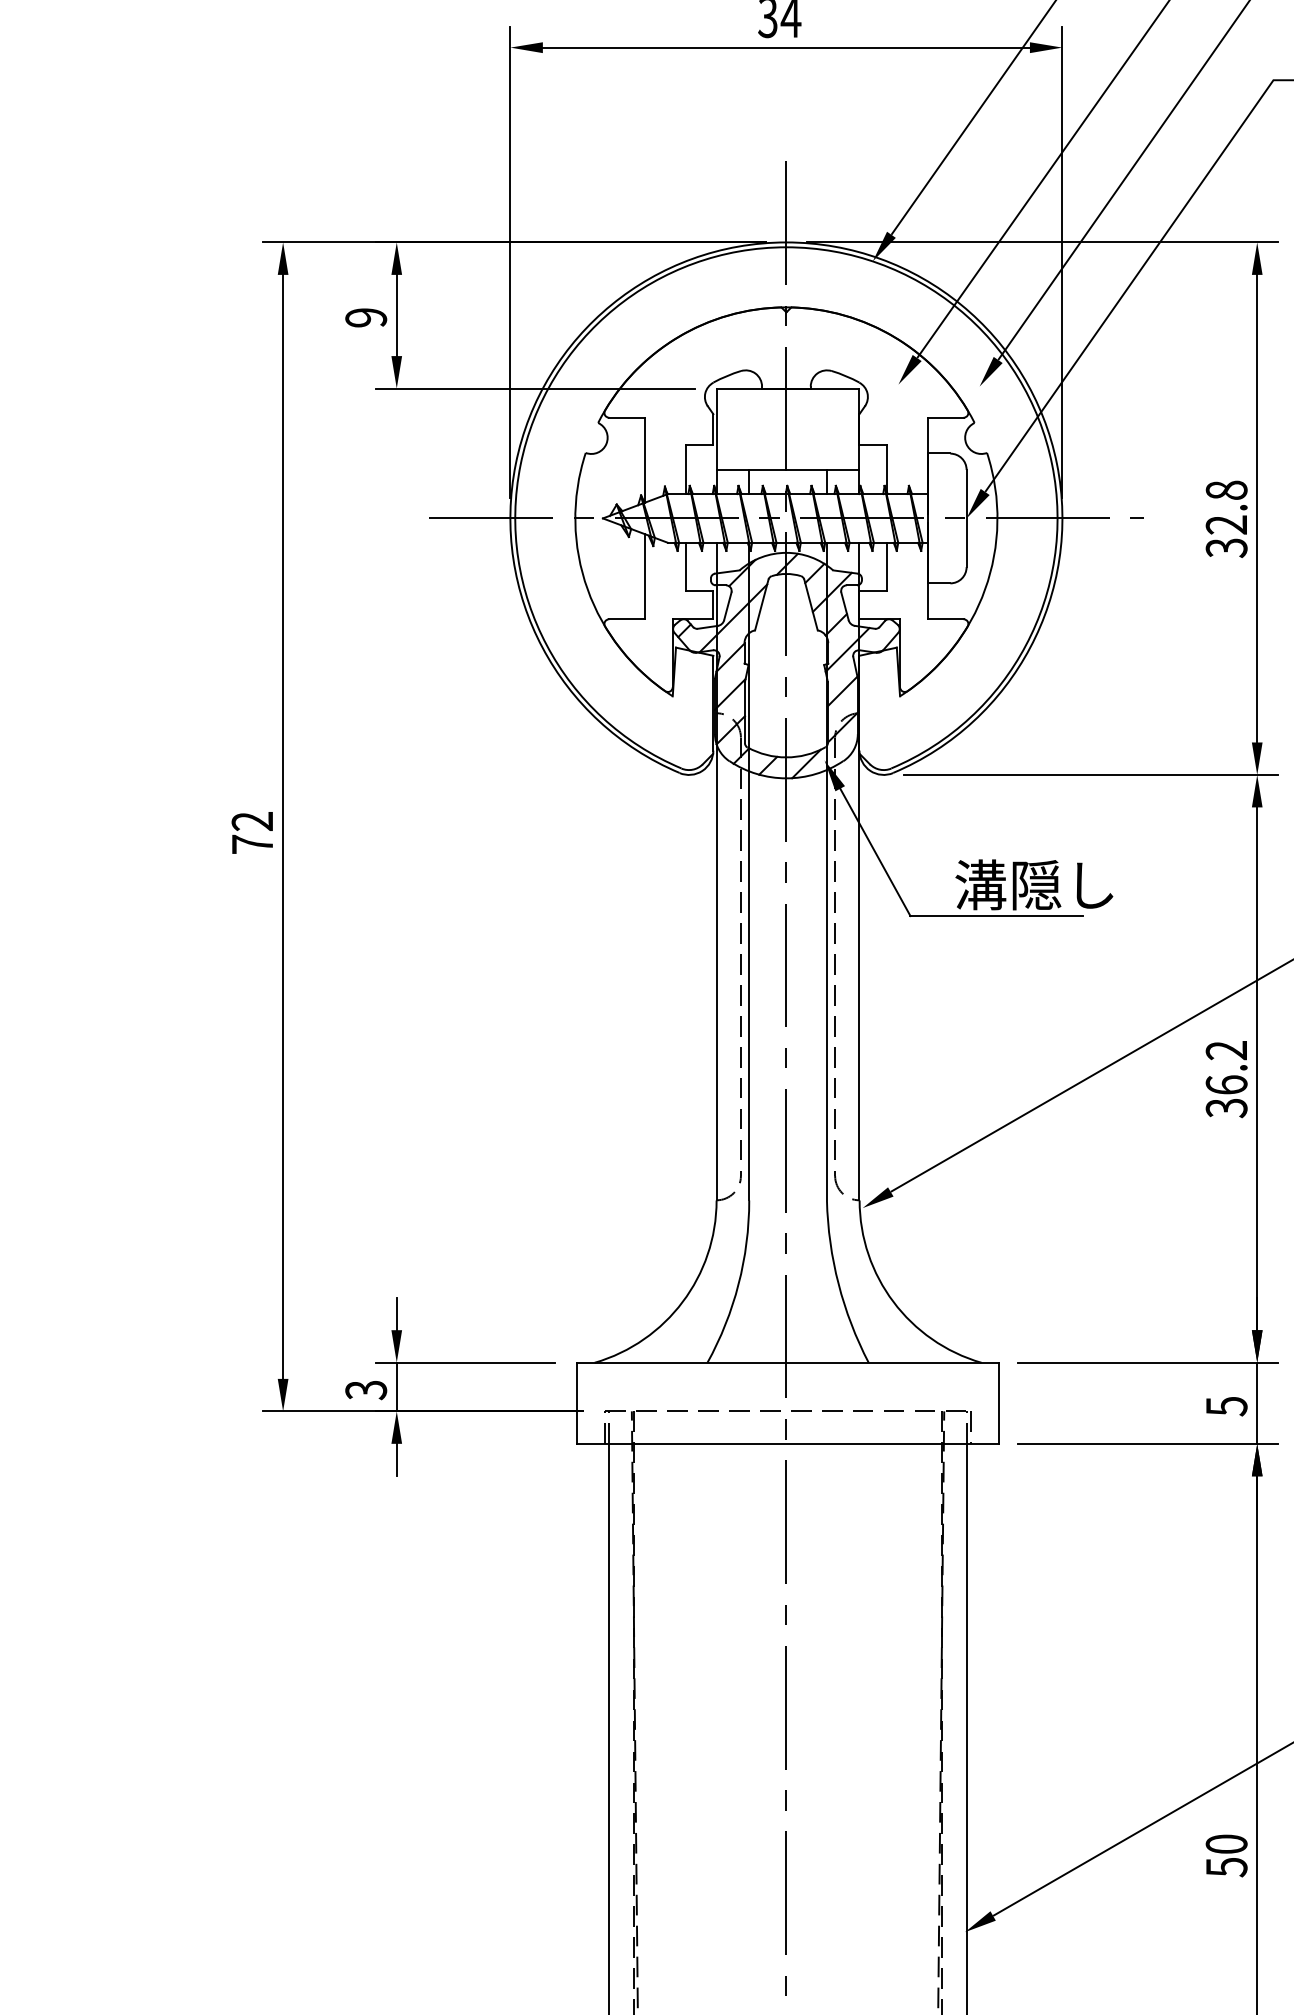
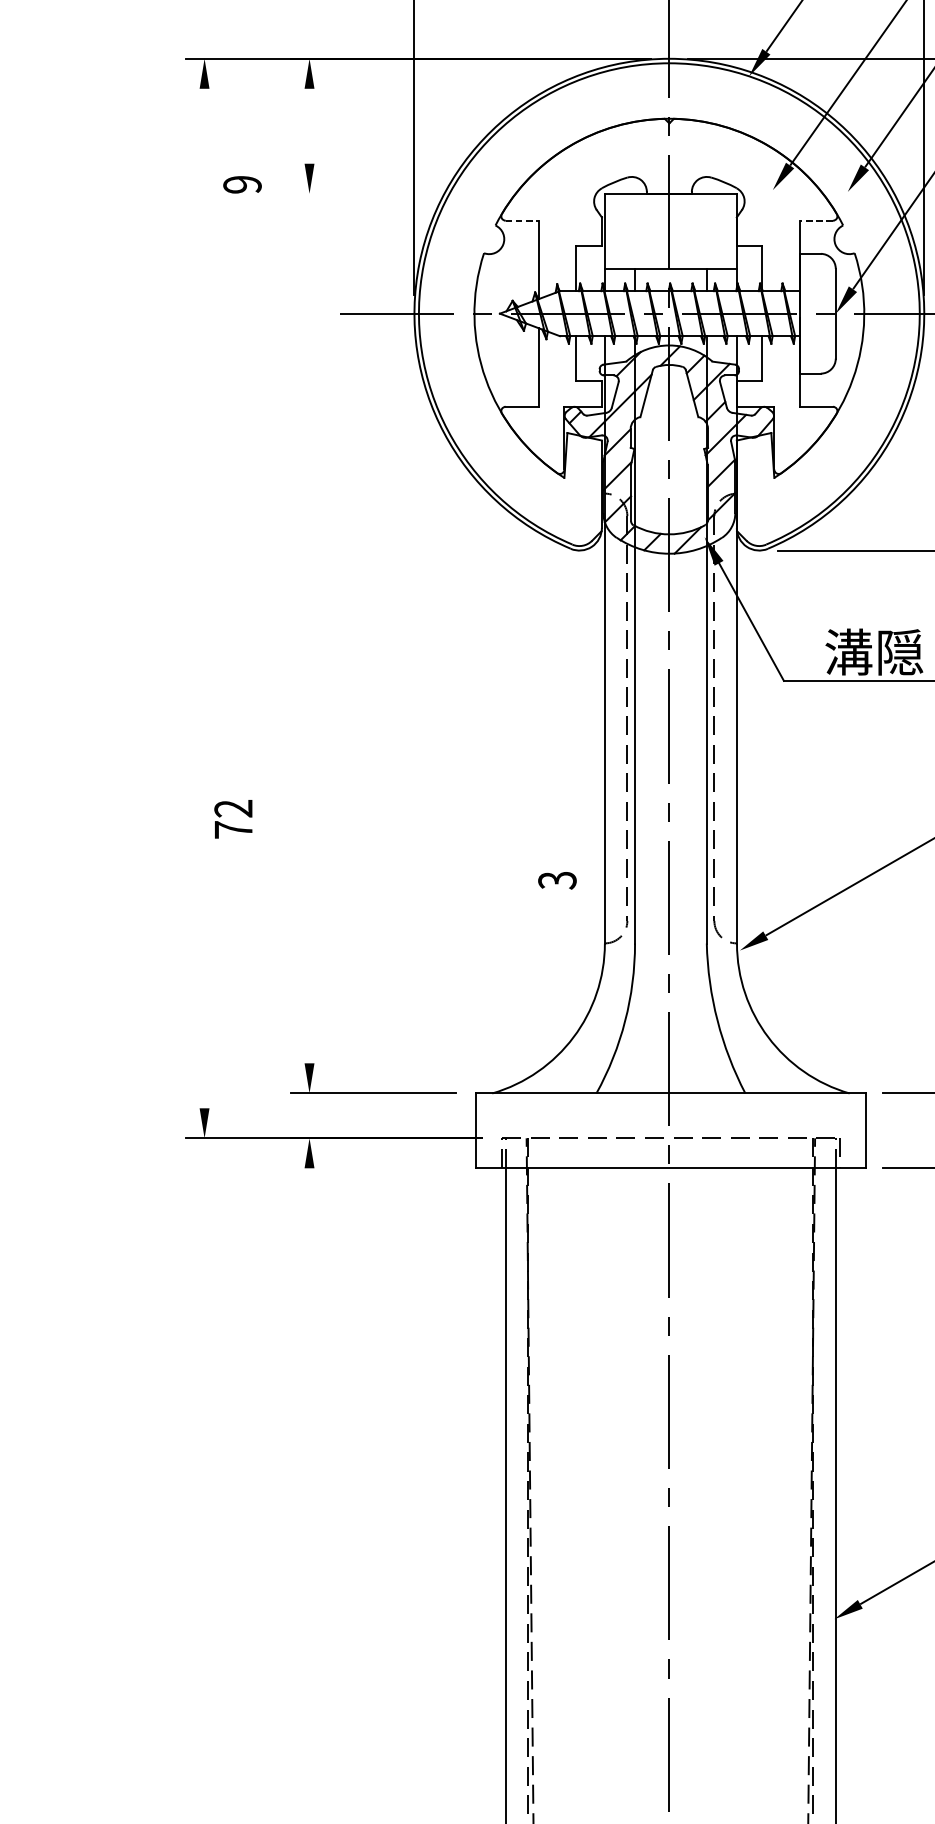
line: (396, 315) -> (309, 126), removed
text: (366, 317) -> (242, 184), moved
line: (535, 388) -> (437, 193), removed
line: (627, 417) -> (522, 220), solid -> dashed
line: (945, 417) -> (816, 220), solid -> dashed
line: (283, 826) -> (204, 598), removed
text: (251, 832) -> (232, 818), moved
line: (396, 1313) -> (309, 1047), removed
line: (396, 1386) -> (309, 1115), removed
text: (366, 1390) -> (557, 880), moved
line: (396, 1459) -> (309, 1182), removed

